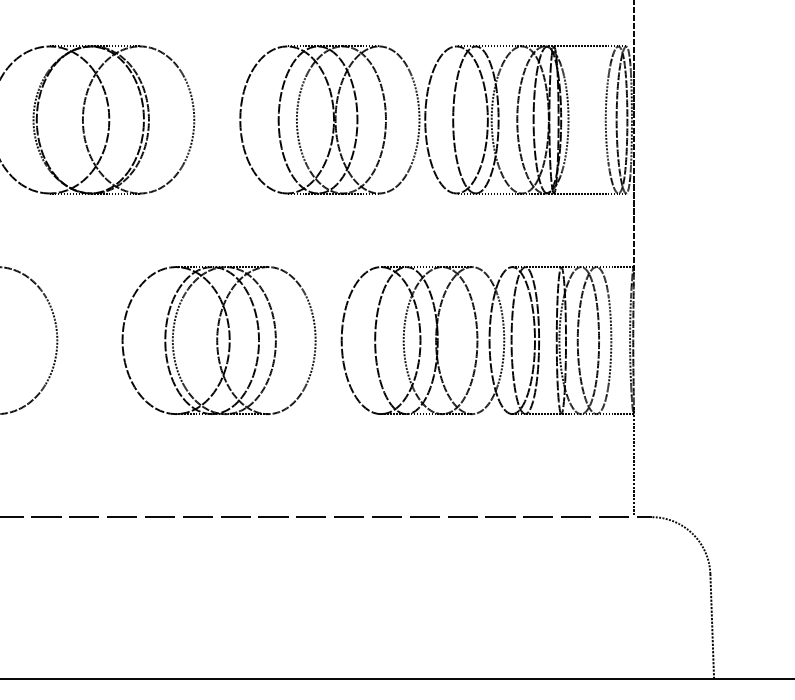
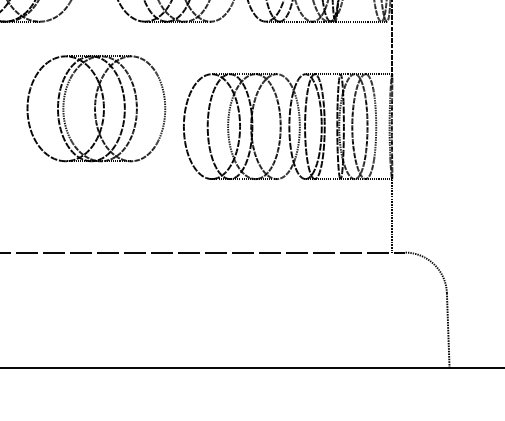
part: (218, 340) -> (95, 108), moved

